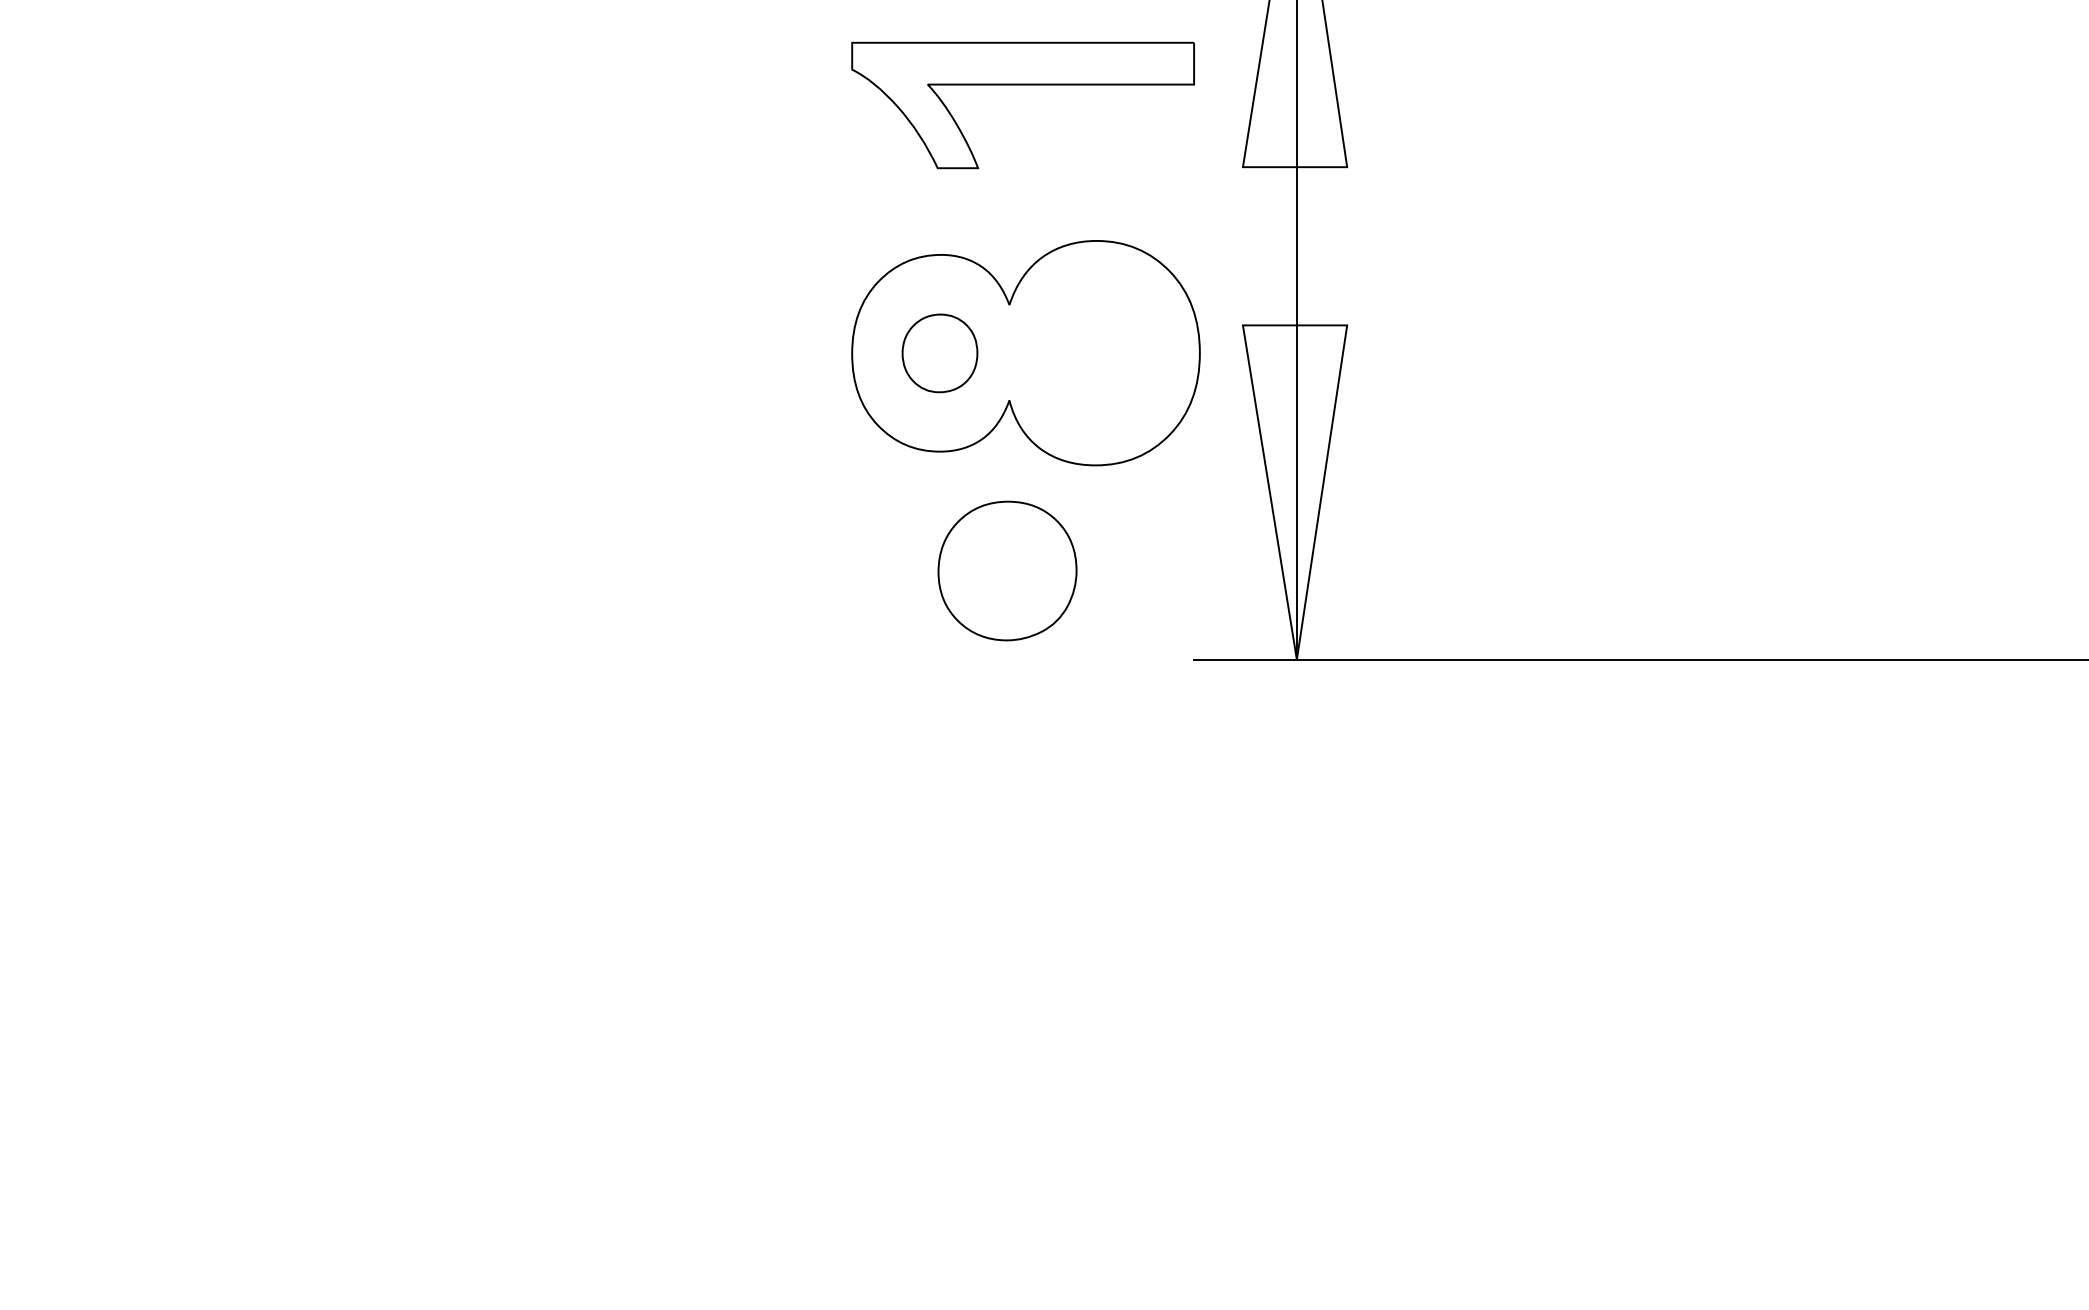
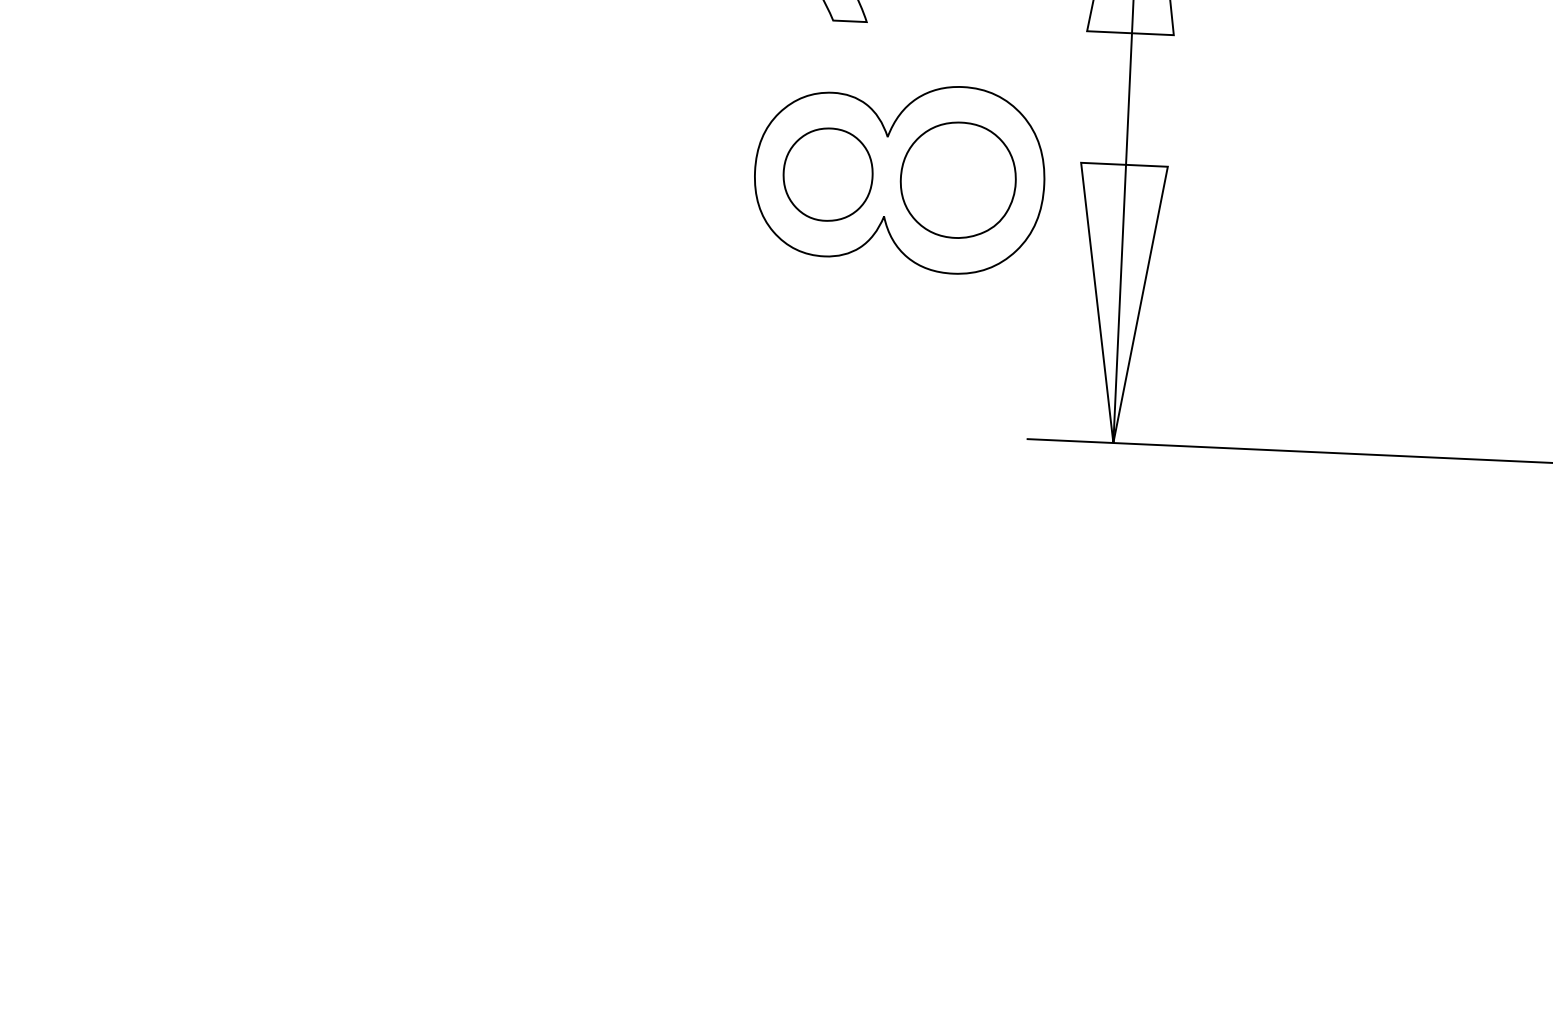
part: (939, 353) -> (827, 174), size x1.43
part: (1007, 570) -> (958, 179), moved

